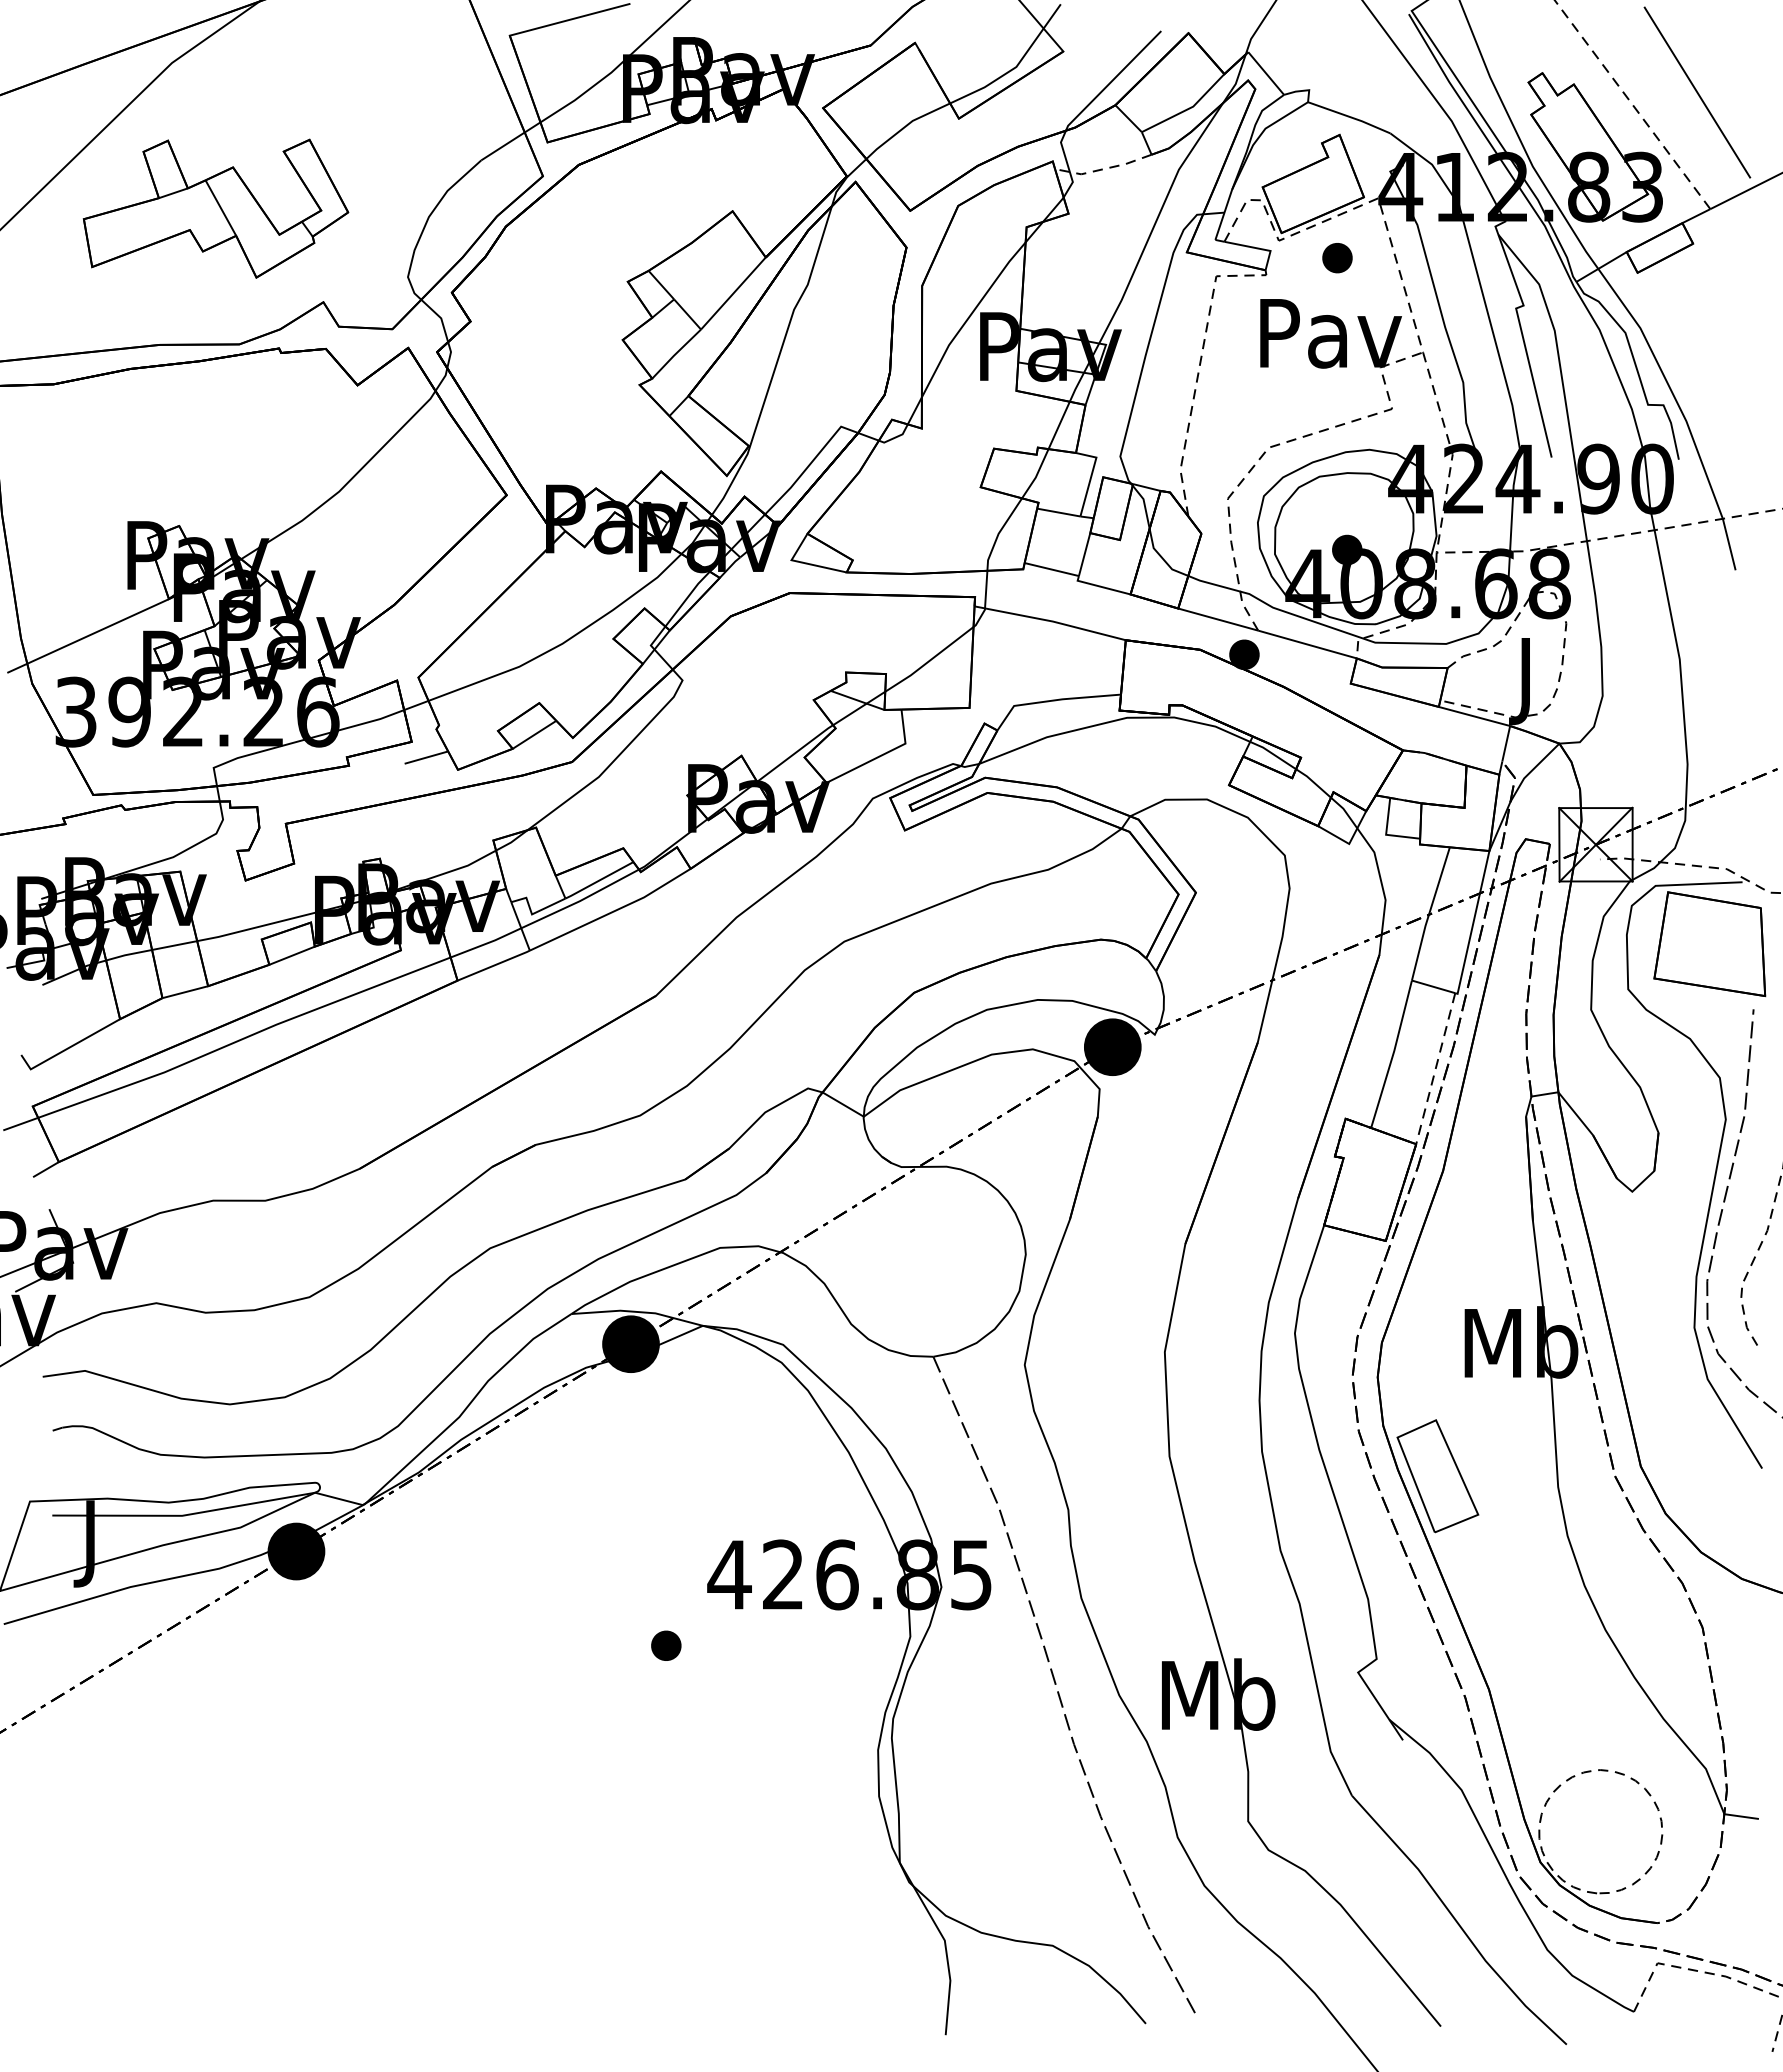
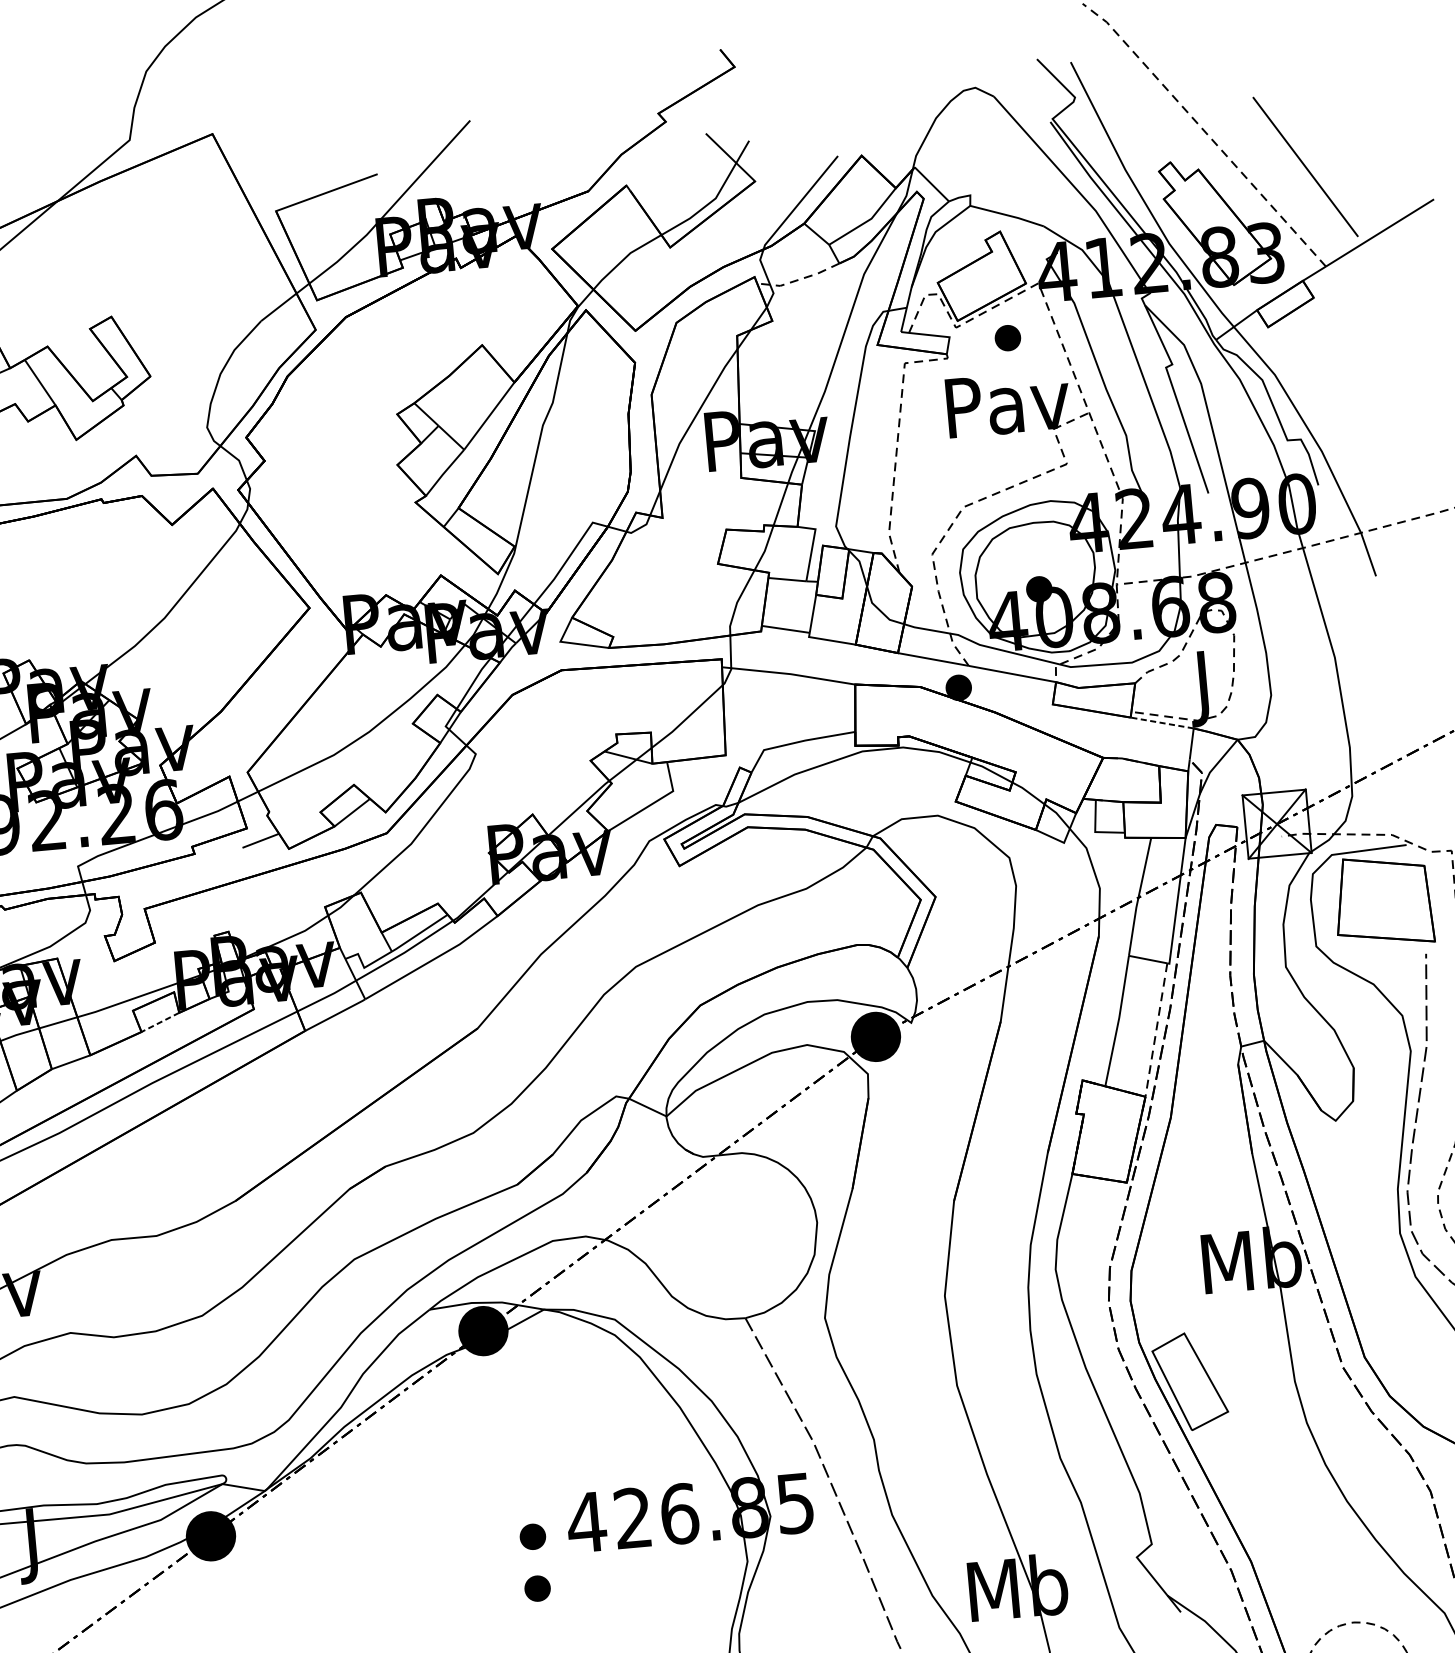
line: (1474, 716) -> (1162, 723), solid -> dashed
line: (291, 955) -> (159, 1022), solid -> dashed
part: (666, 1585) -> (533, 1536), added

